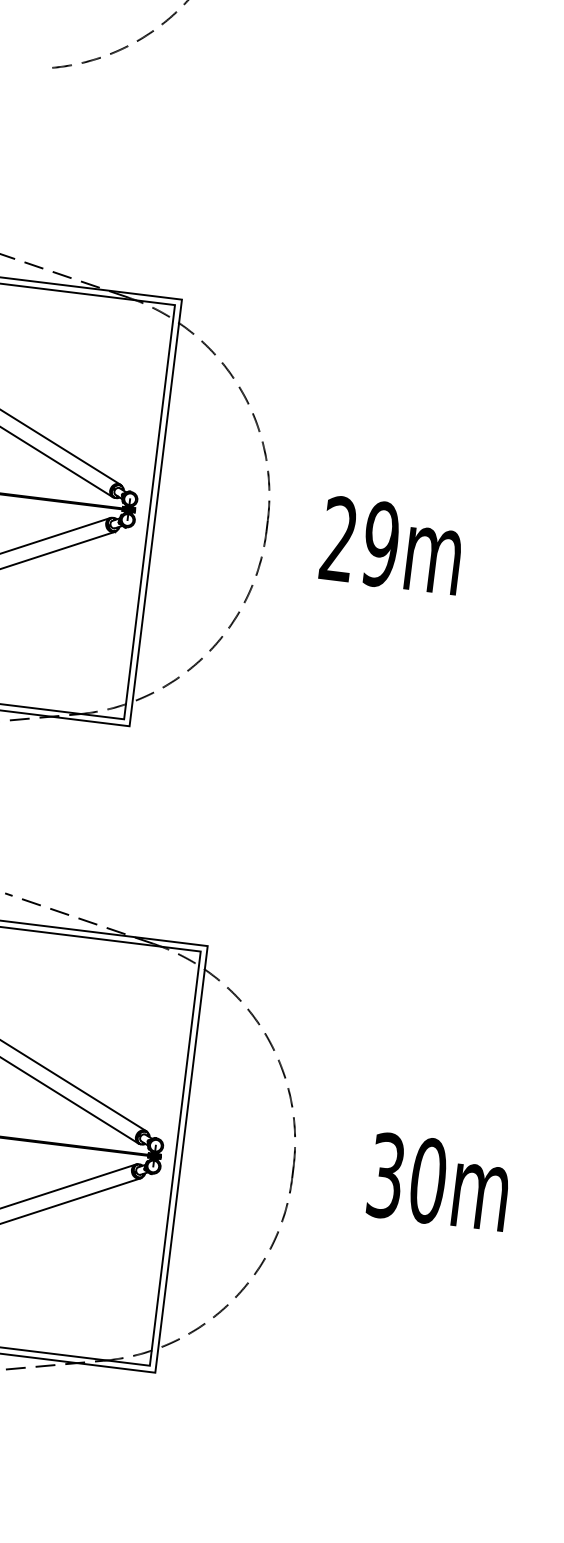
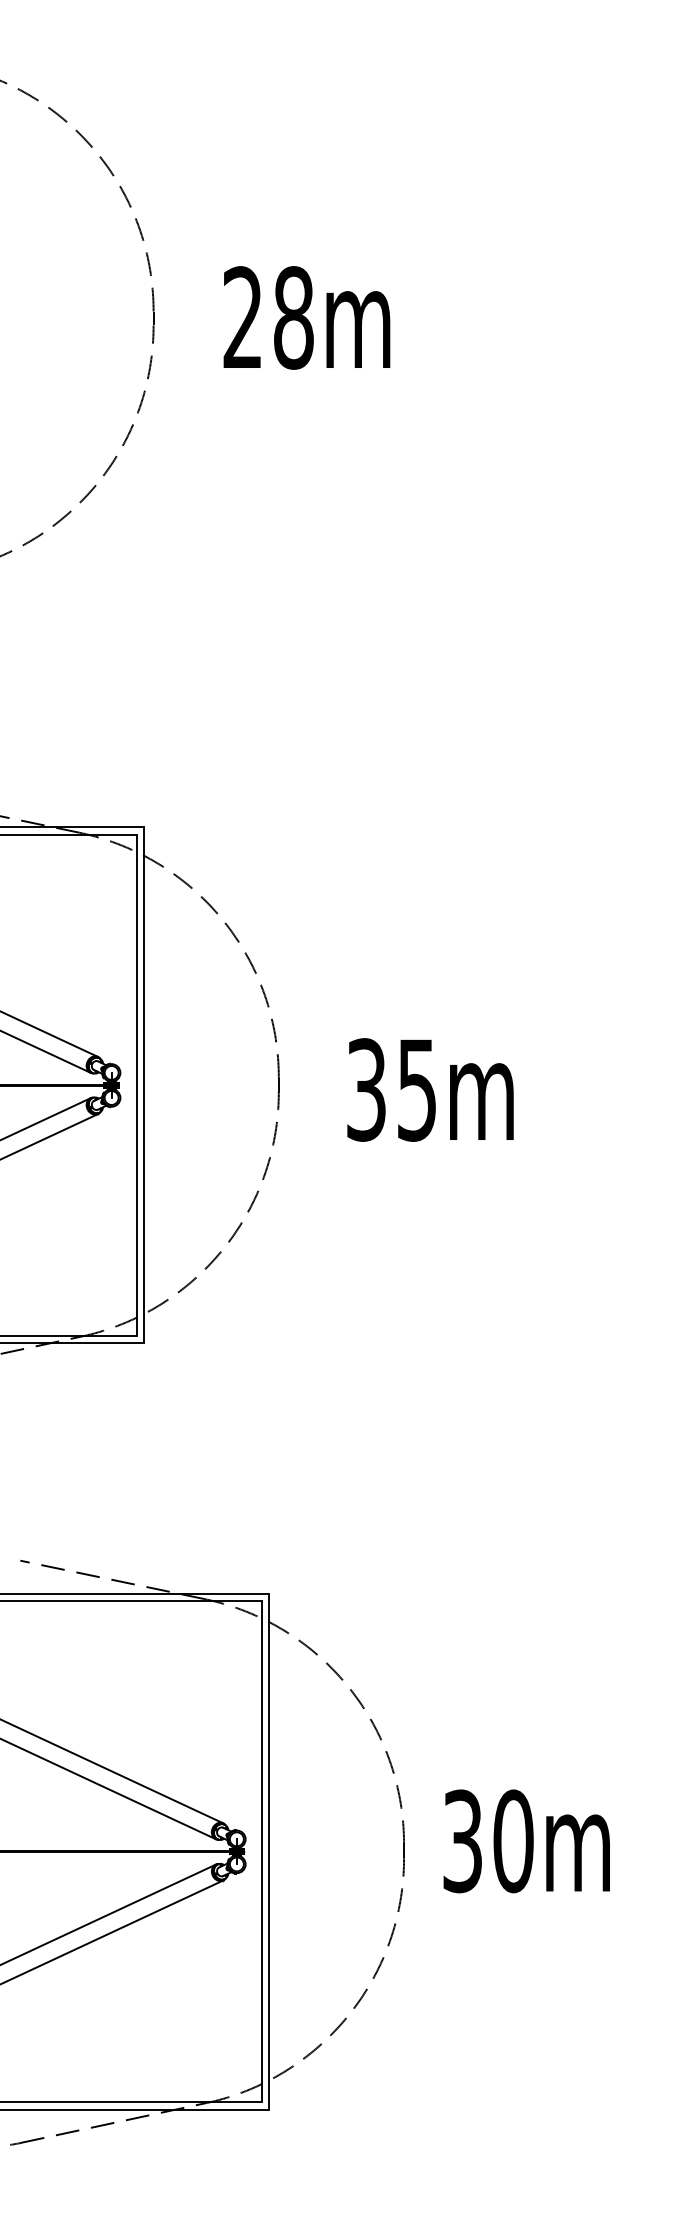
text: (360, 541) -> (392, 1089), 29m -> 35m
text: (438, 1182) -> (526, 1841), moved

